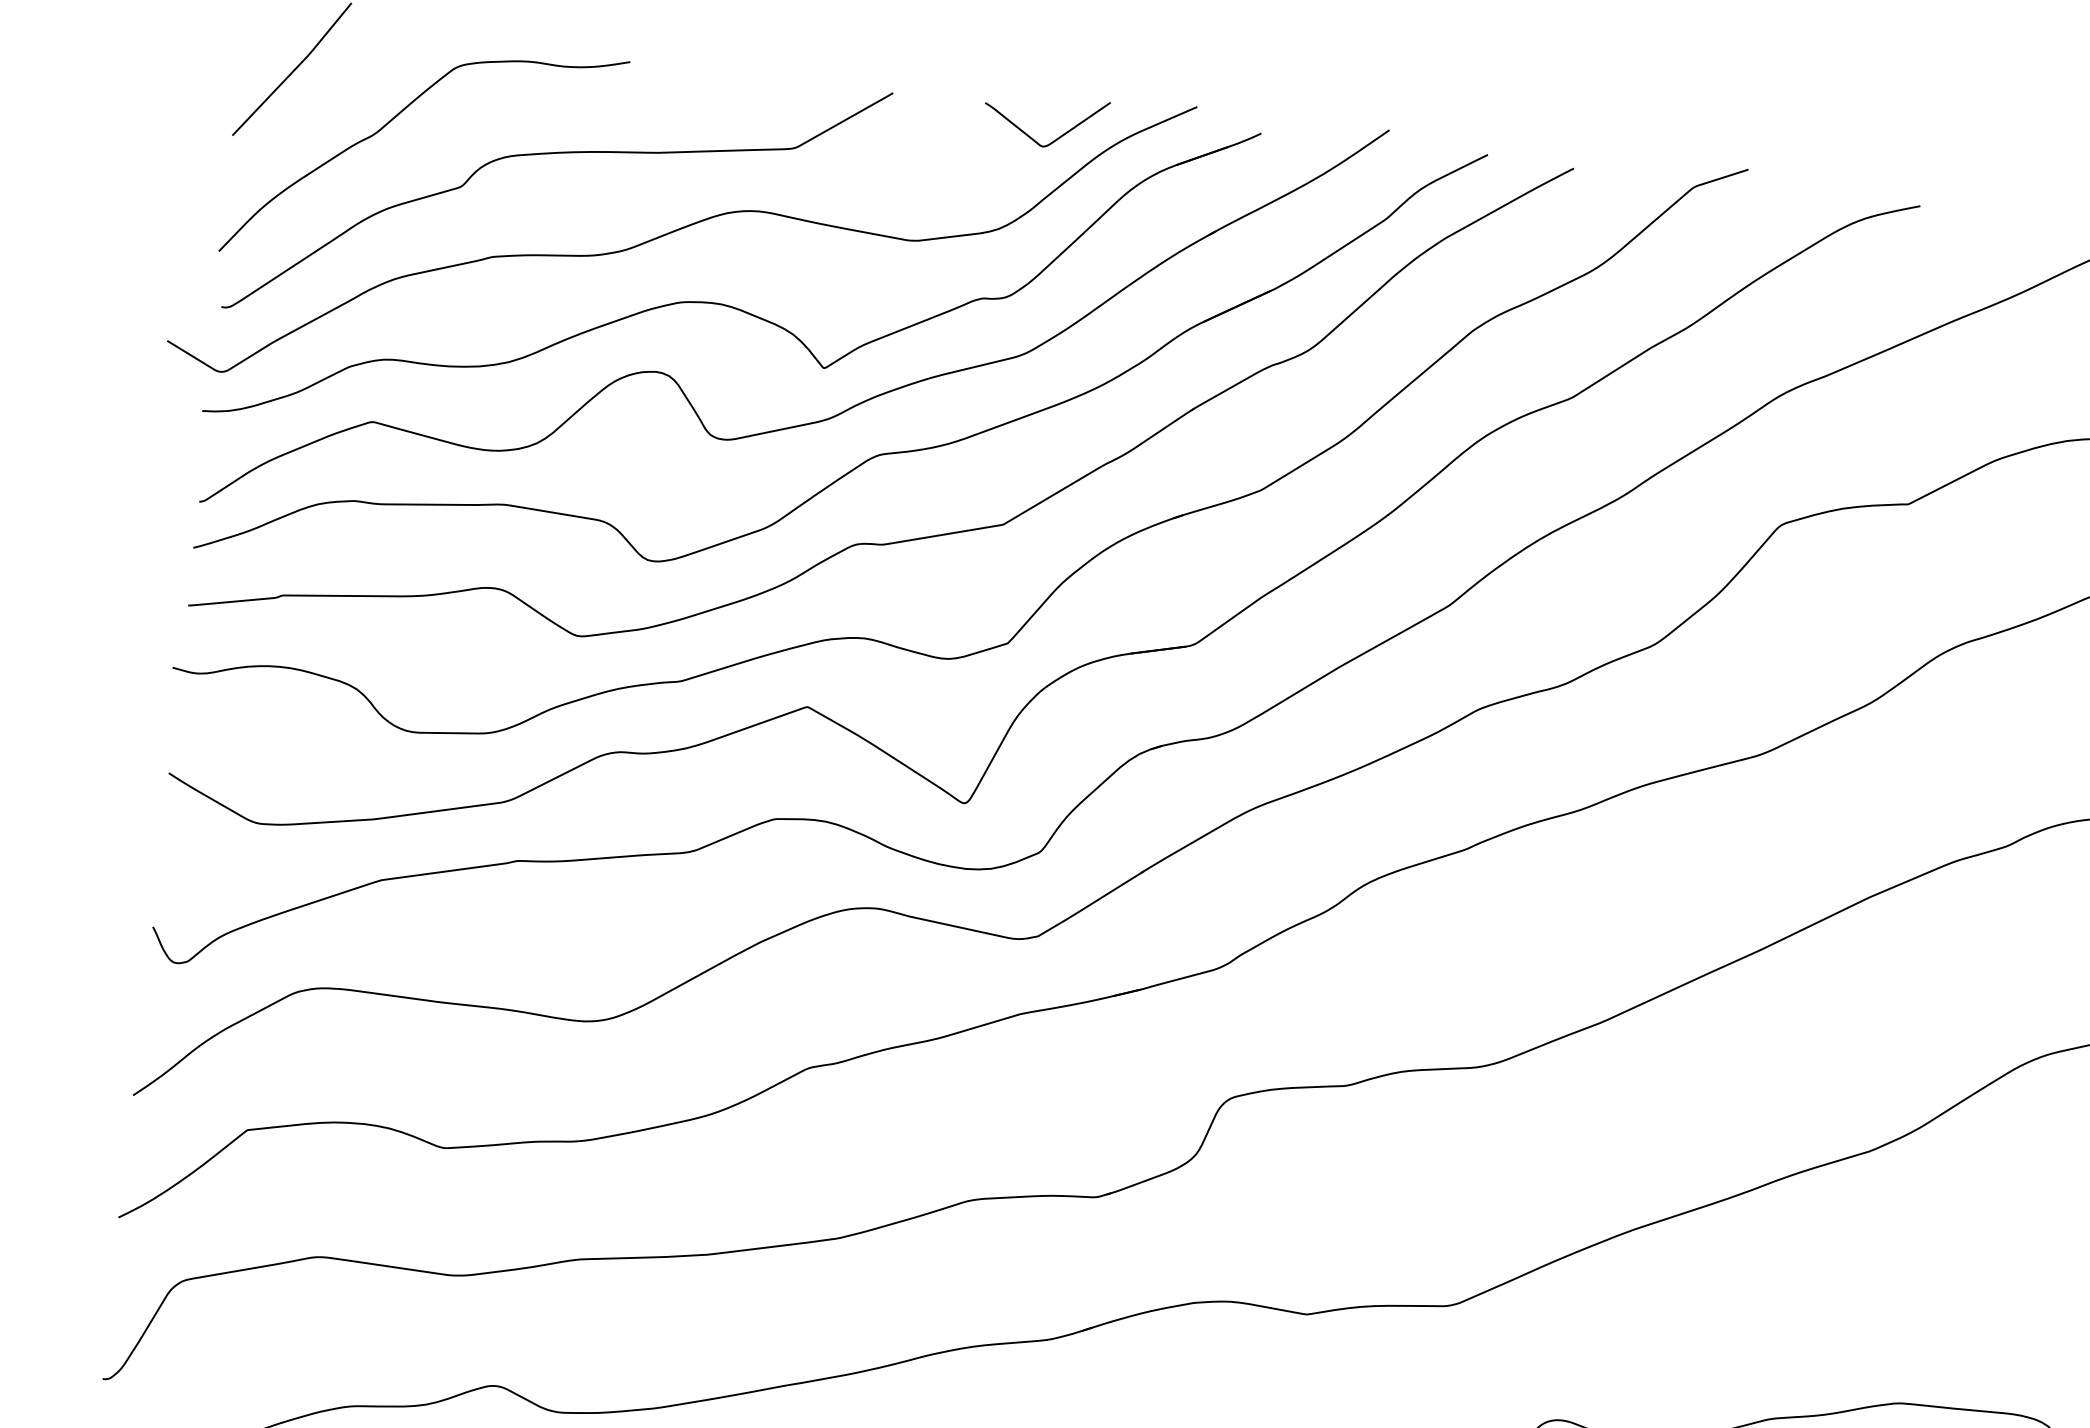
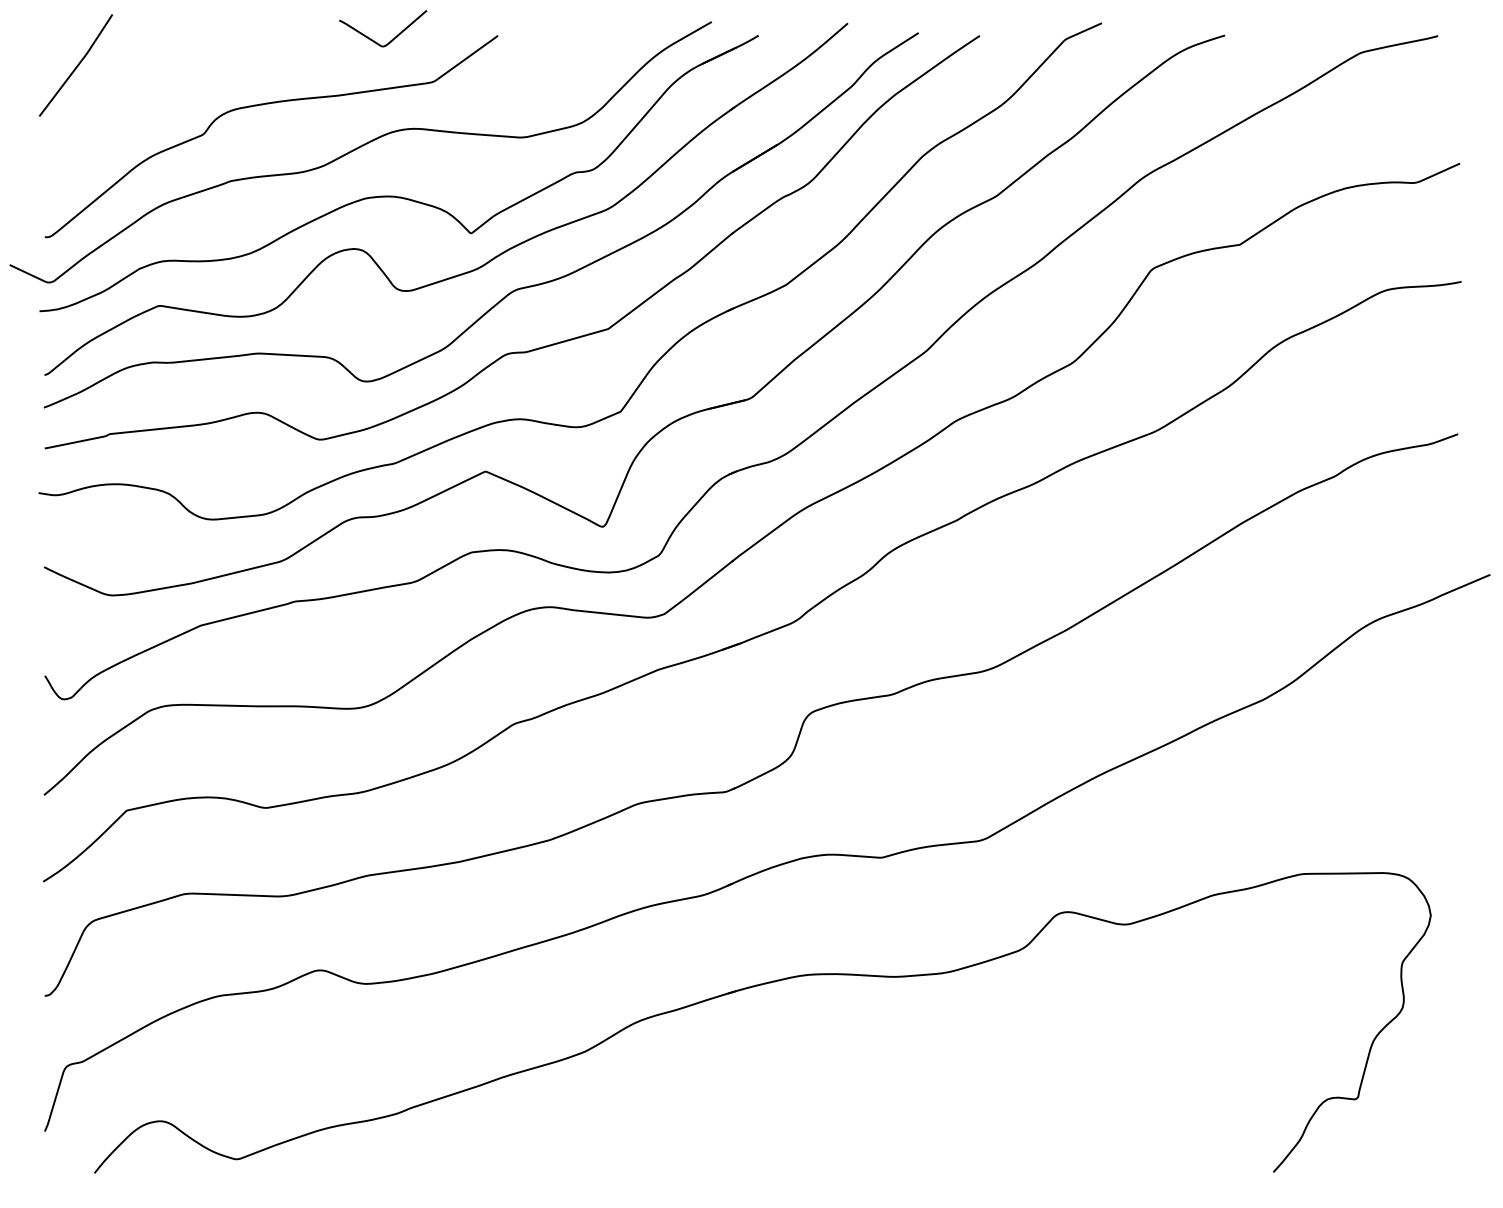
curve: (394, 119) -> (151, 92), removed
curve: (1056, 137) -> (391, 39), moved

